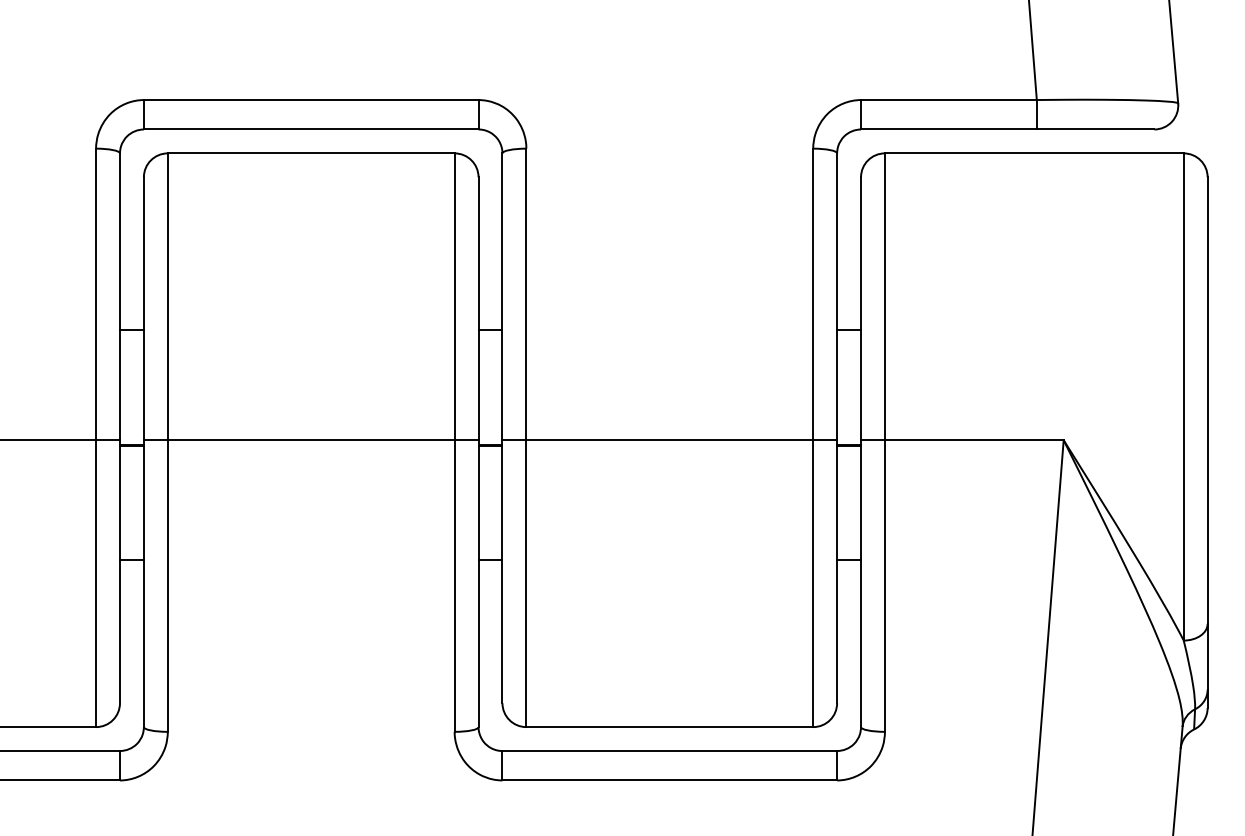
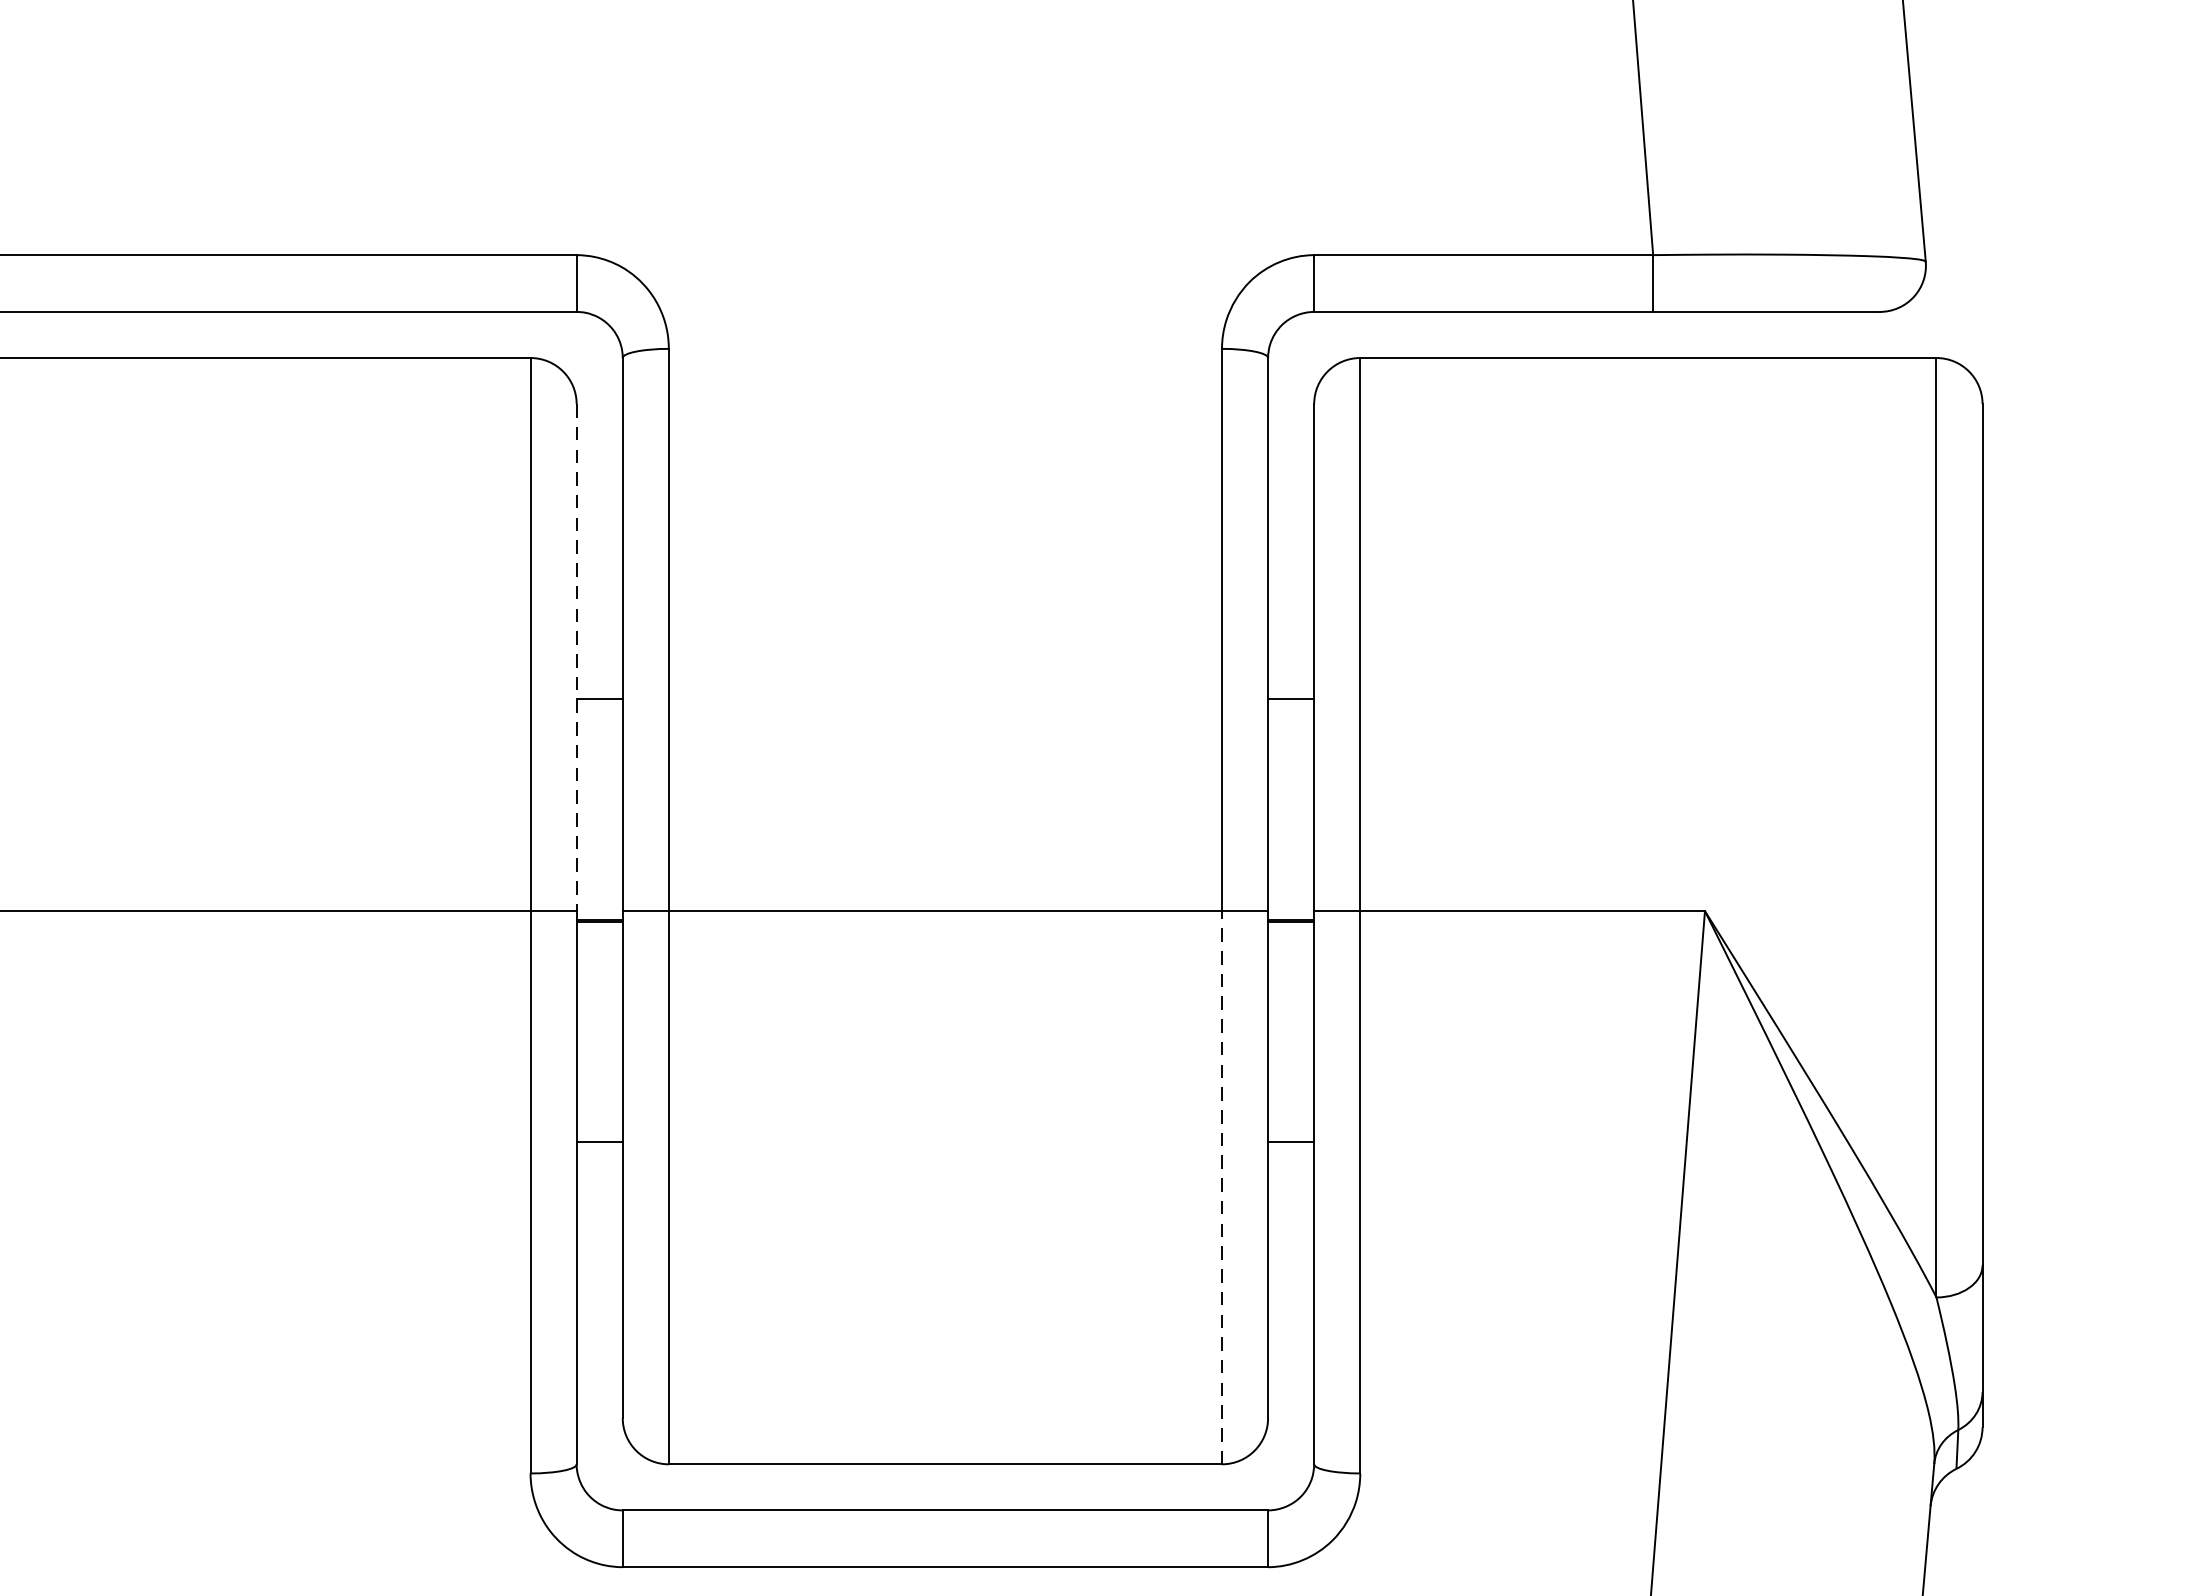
line: (478, 309) -> (576, 659), solid -> dashed
line: (813, 583) -> (1222, 1187), solid -> dashed

